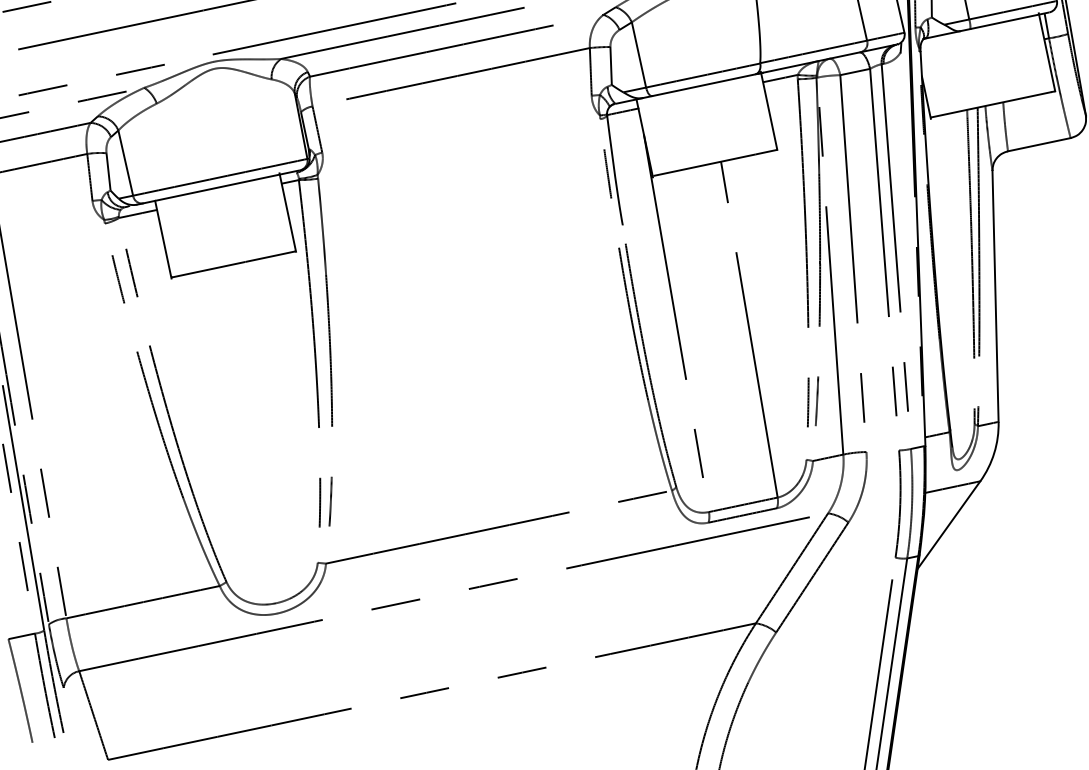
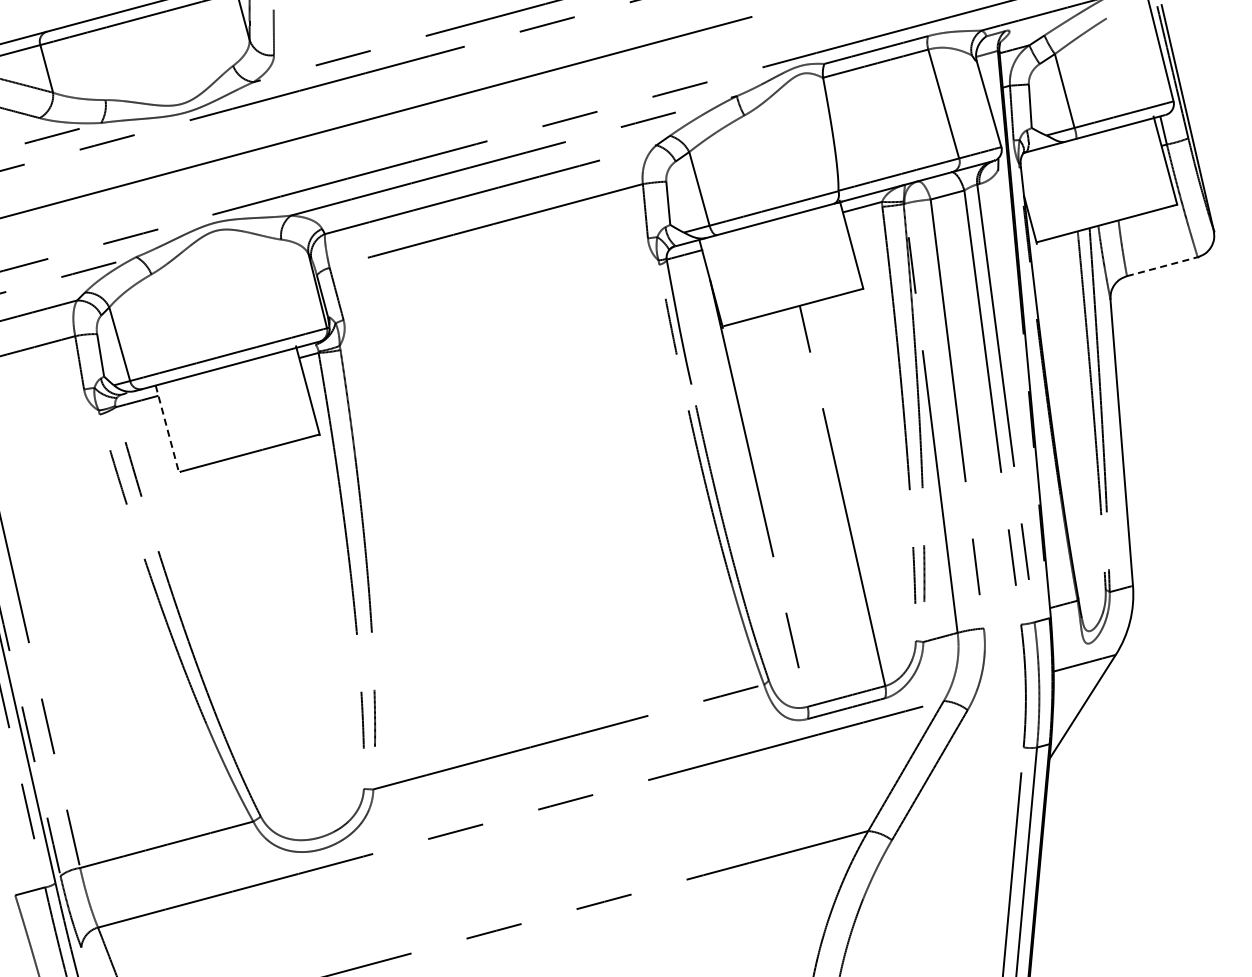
line: (1039, 144) -> (1162, 266), solid -> dashed
line: (163, 239) -> (167, 429), solid -> dashed

